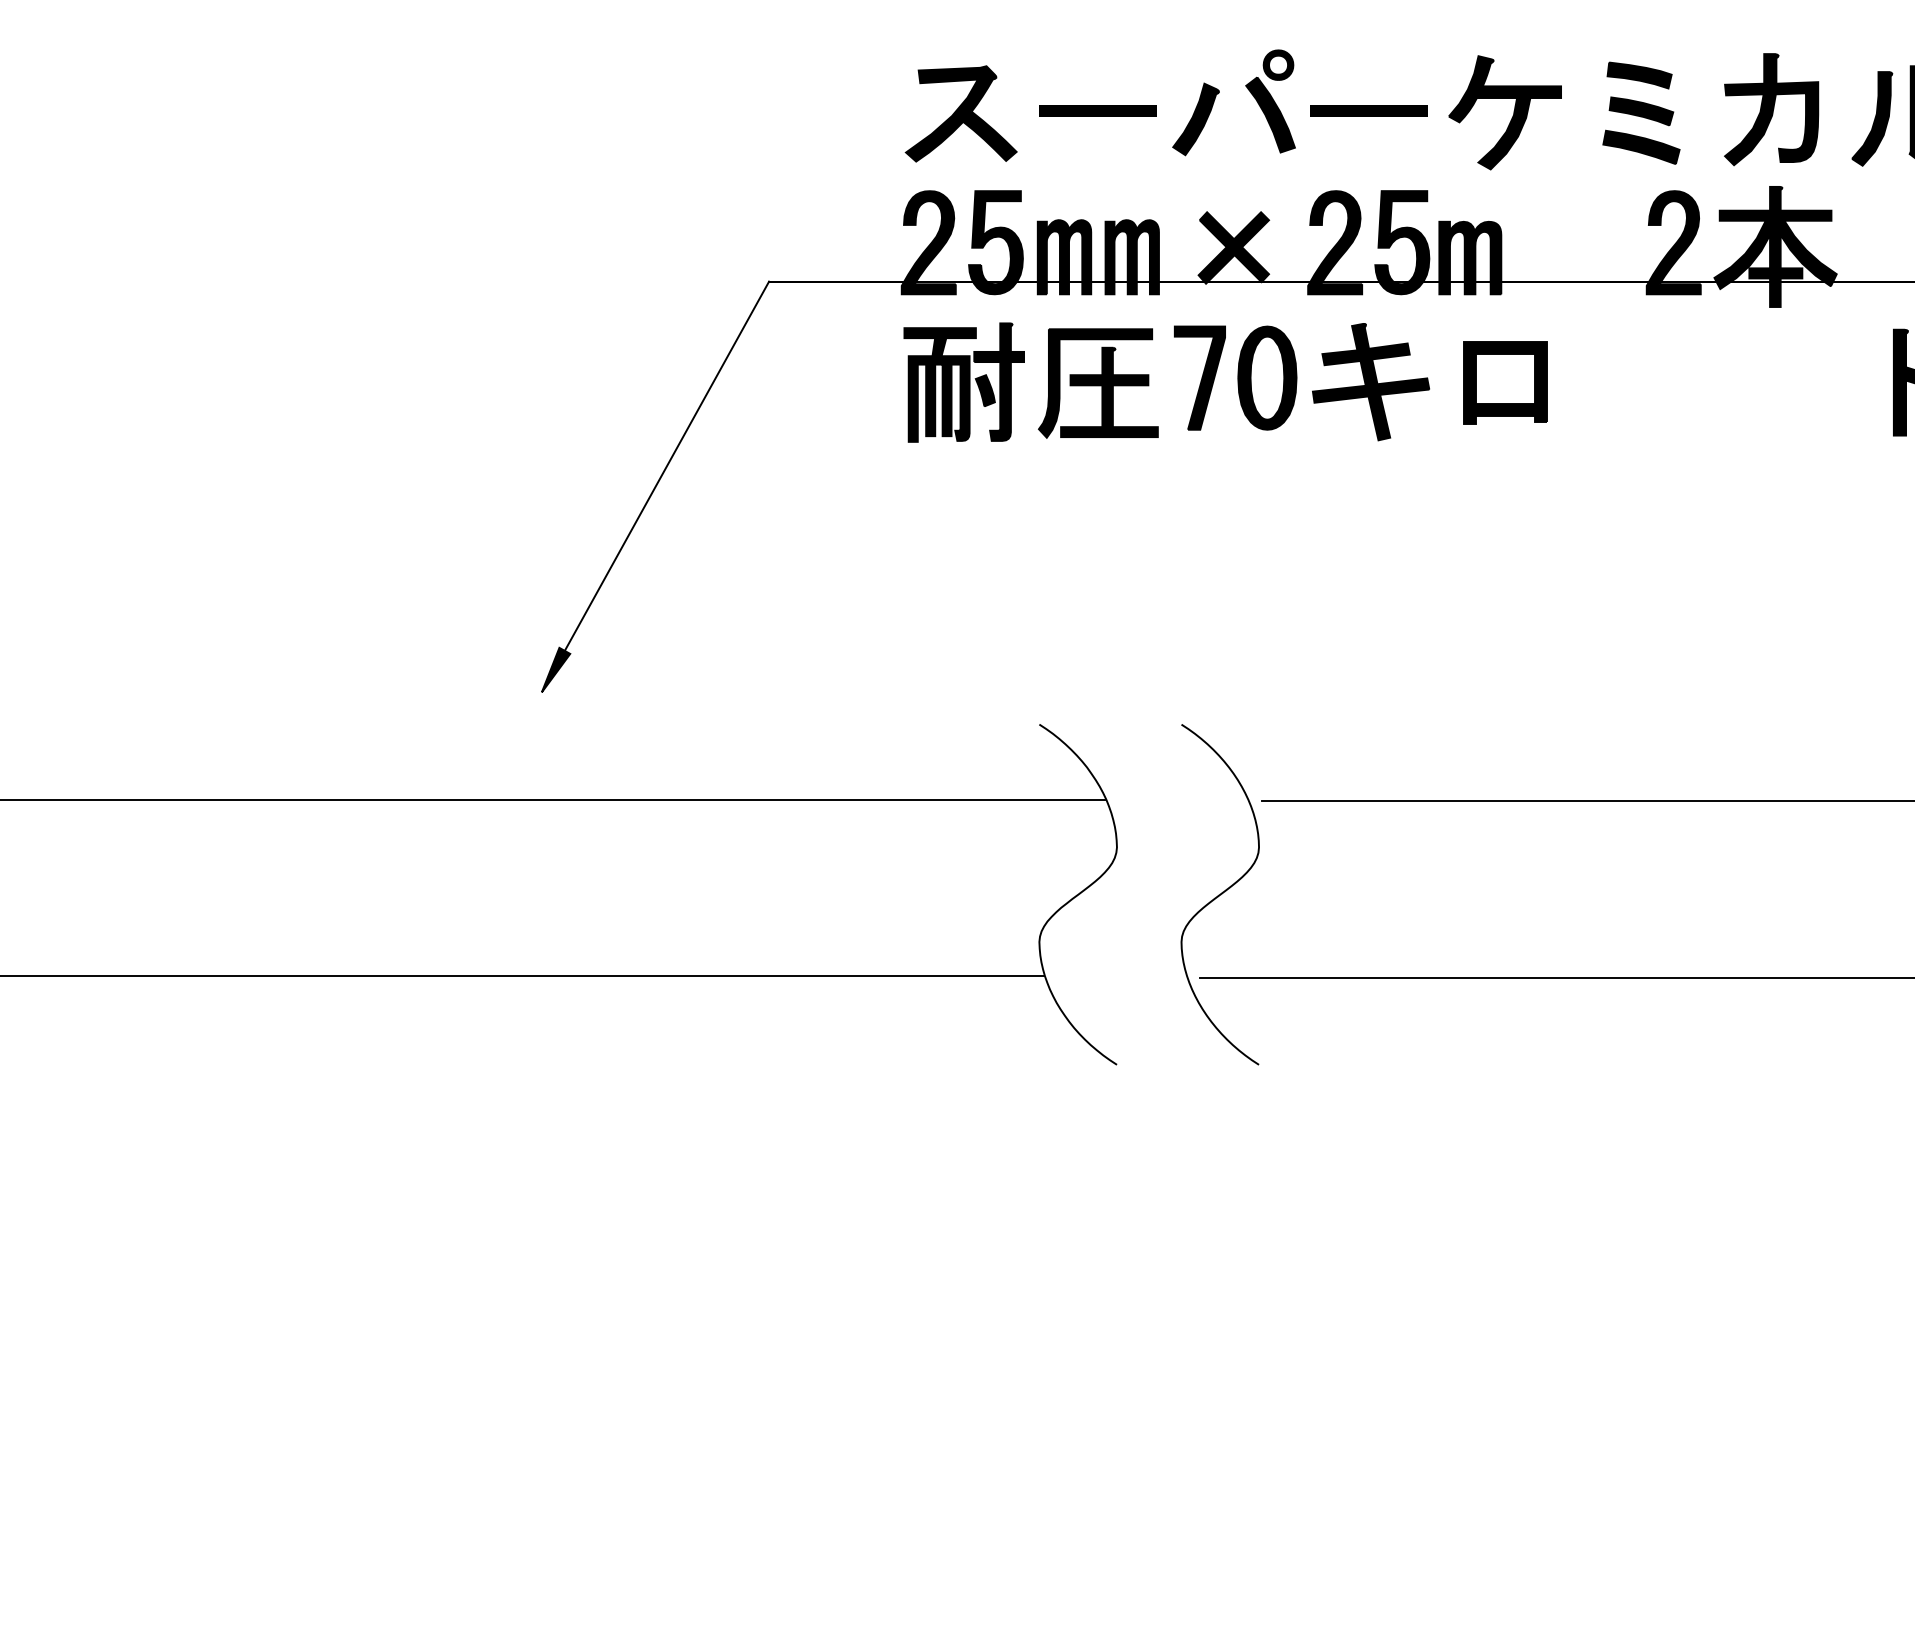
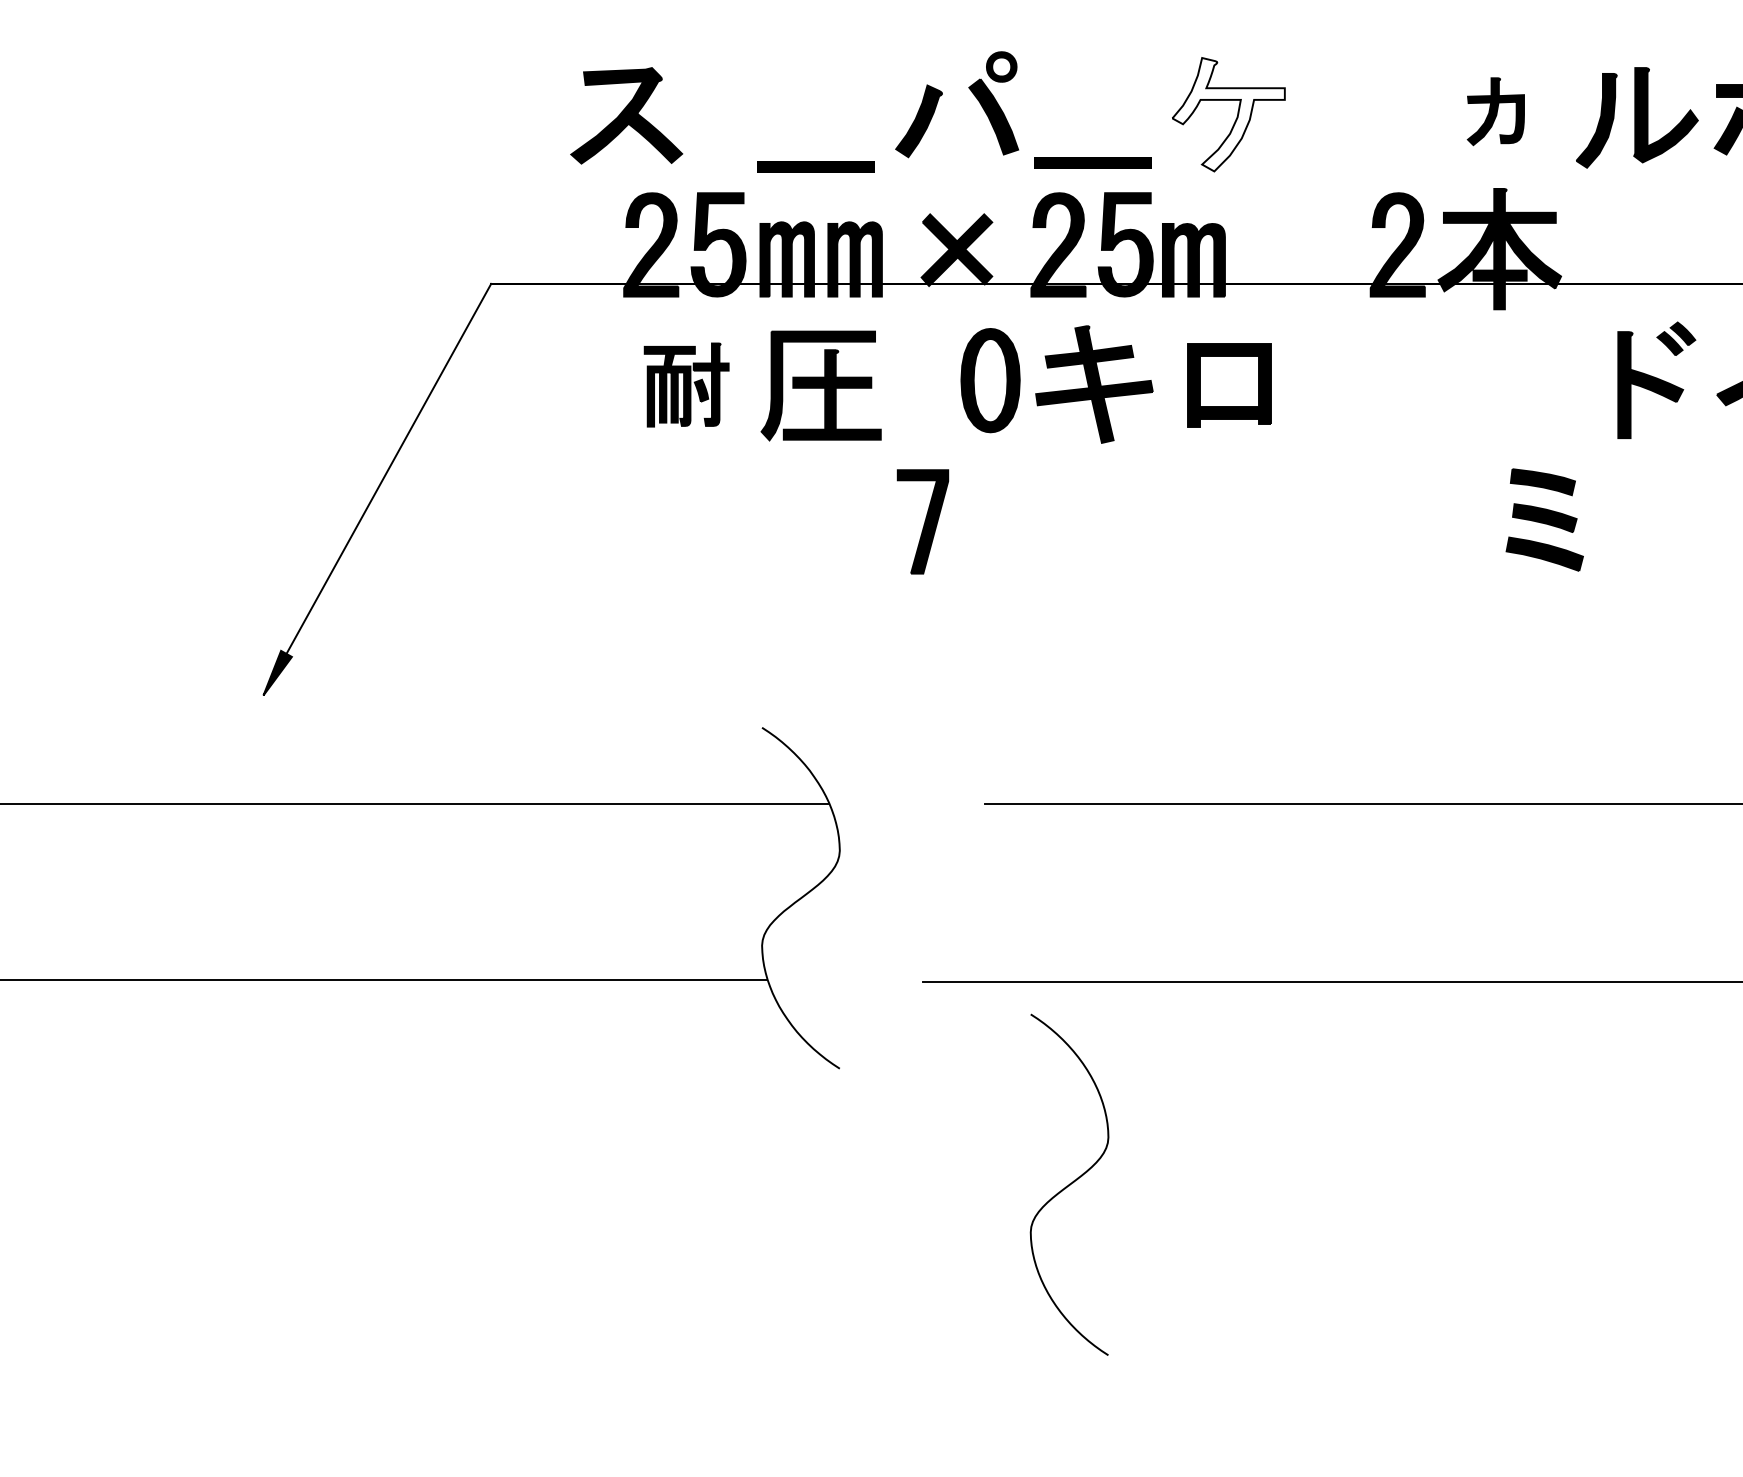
part: (1771, 109) -> (1495, 111), size x0.6
part: (1097, 110) -> (815, 166), moved
part: (1368, 110) -> (1091, 162), moved
fill: (1504, 112) -> (1228, 114), removed
part: (1641, 112) -> (1544, 519), moved
part: (960, 113) -> (625, 115), moved
part: (1199, 377) -> (922, 521), moved
part: (963, 382) -> (686, 384), size x0.7
part: (1219, 894) -> (1068, 1184), moved

